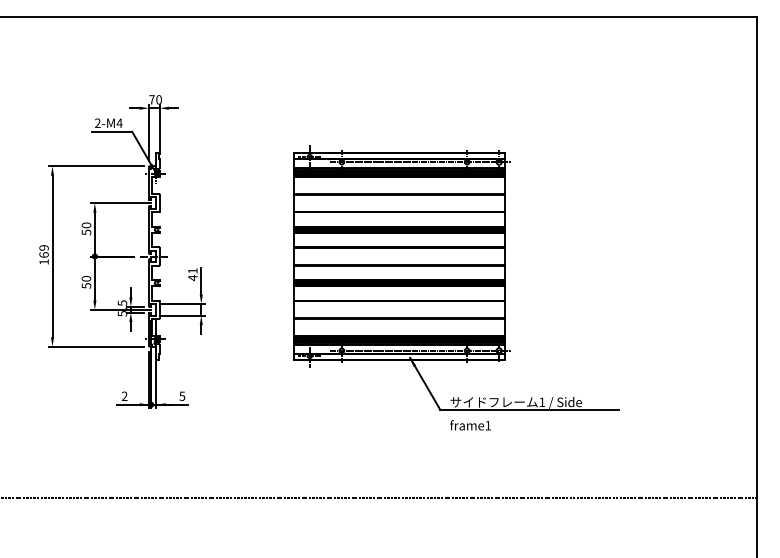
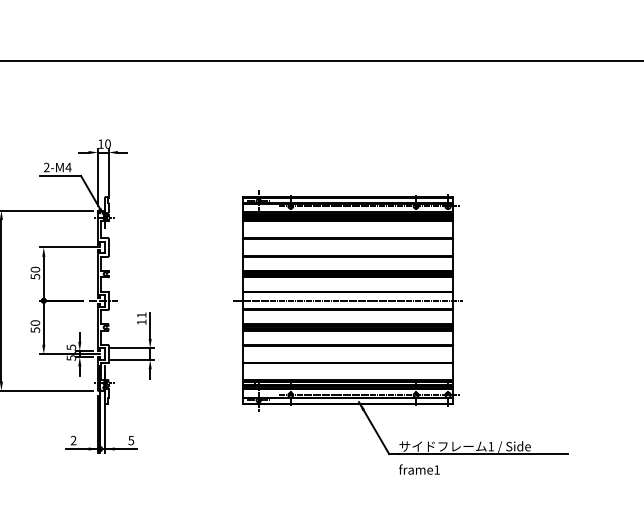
text: (151, 99) -> (100, 143), 70 -> 10
line: (398, 256) -> (347, 300), added
text: (192, 277) -> (141, 321), 41 -> 11

